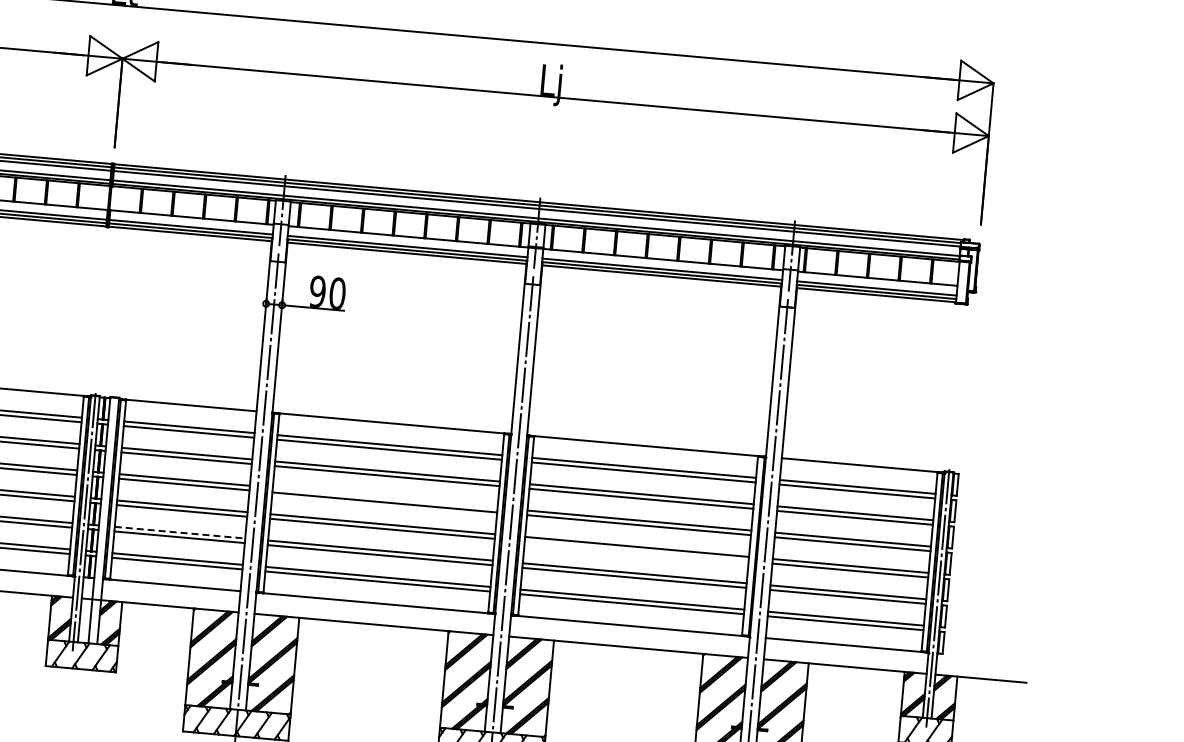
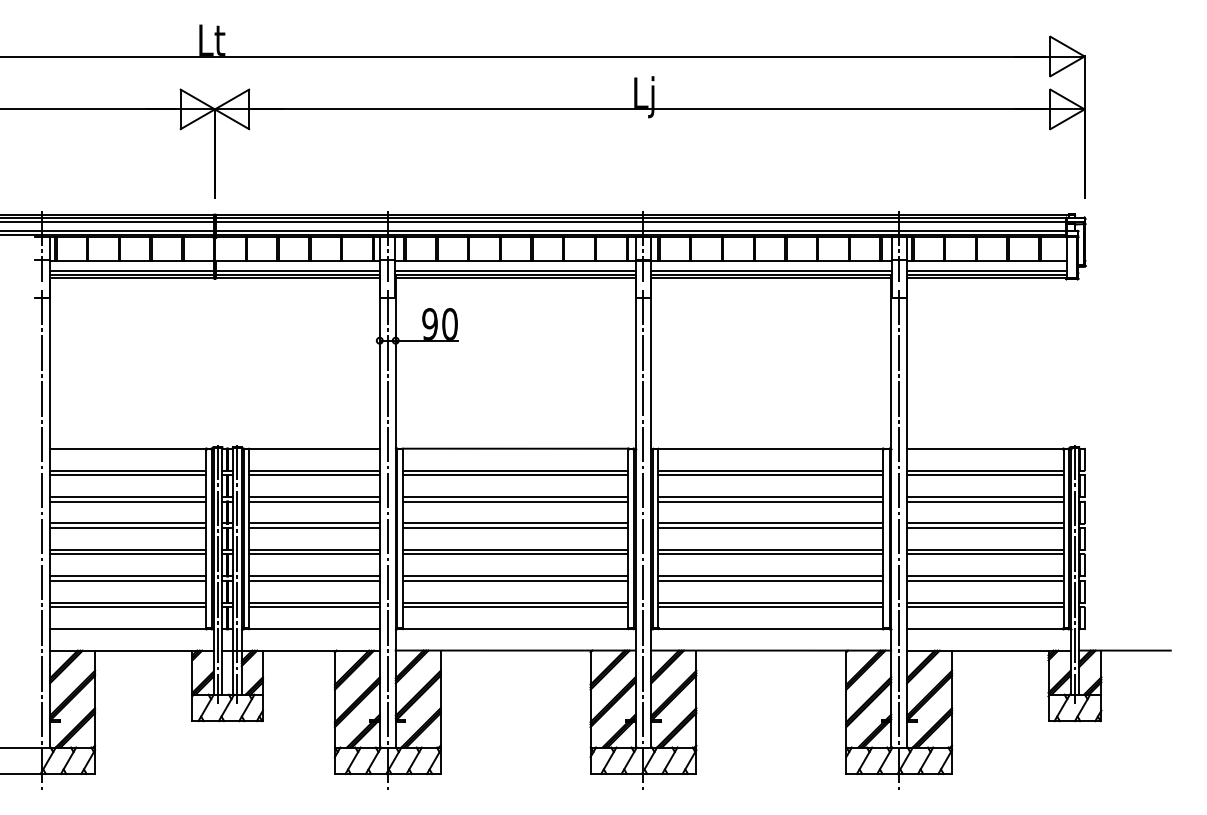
line: (385, 497) -> (515, 523), added
line: (103, 524) -> (237, 574), added
line: (180, 532) -> (314, 576), dashed -> solid
line: (636, 551) -> (770, 554), added

